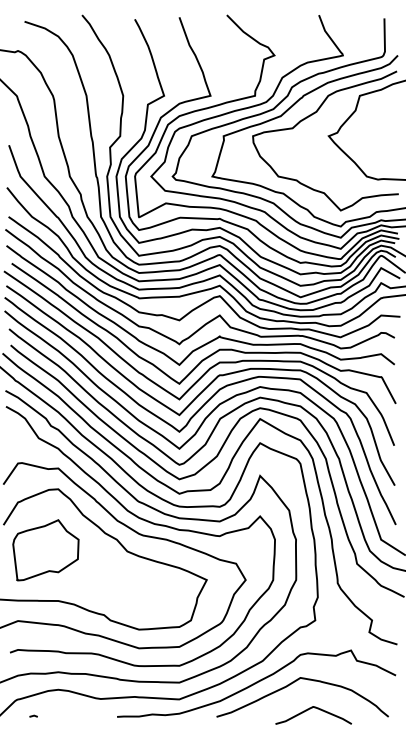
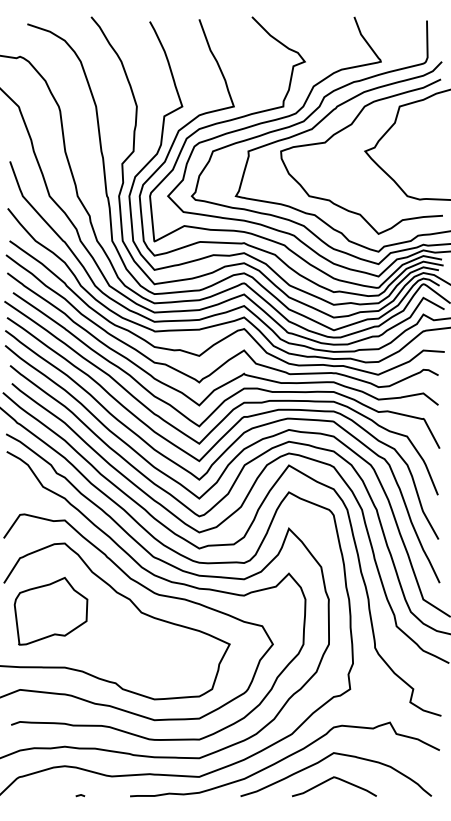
curve: (311, 708) -> (331, 779), moved
line: (33, 716) -> (80, 795), moved

